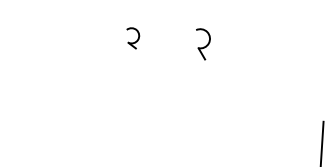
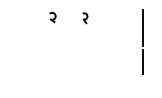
part: (203, 45) -> (85, 18), size x0.71
line: (326, 72) -> (142, 27), added

